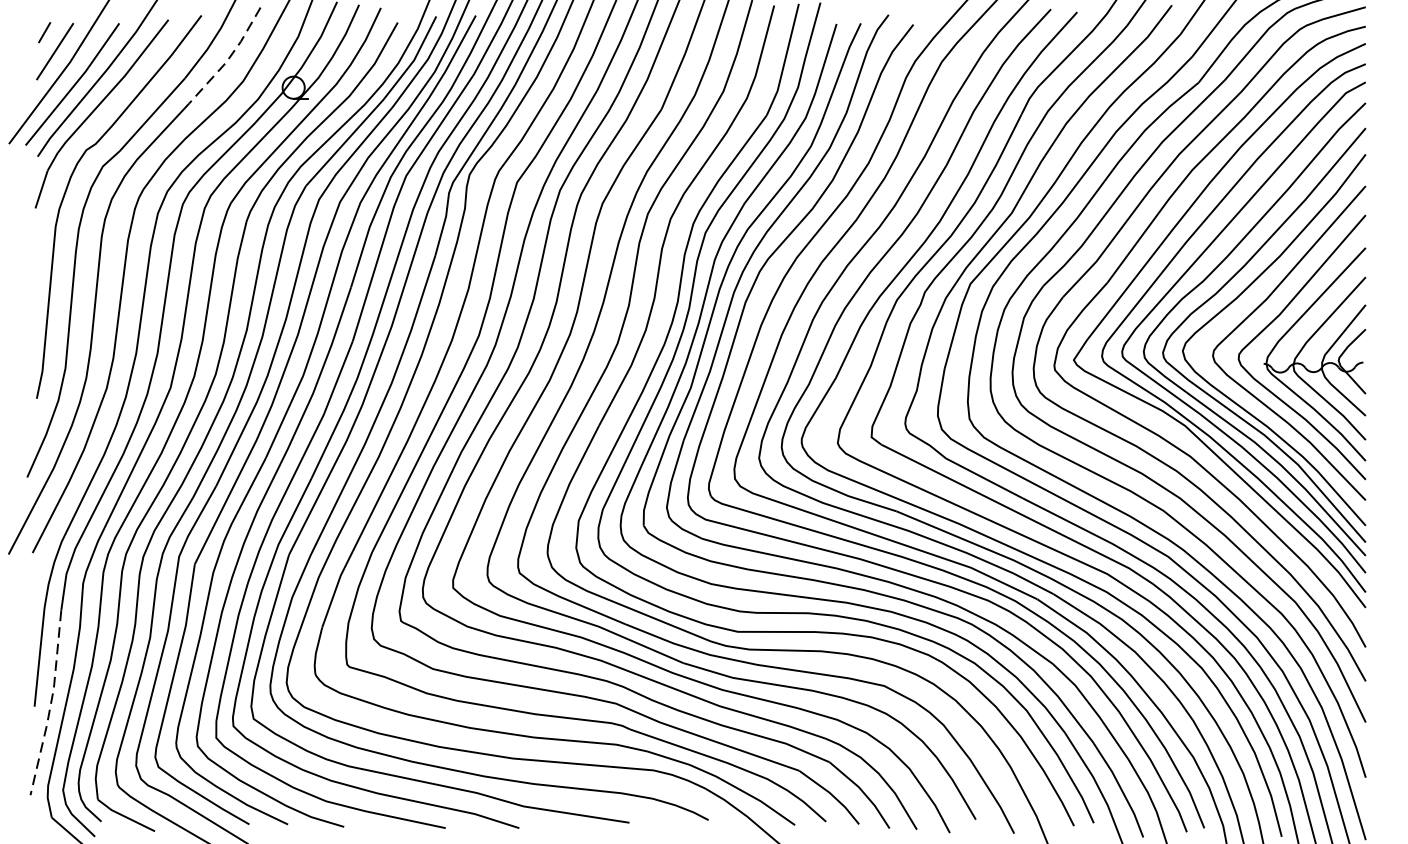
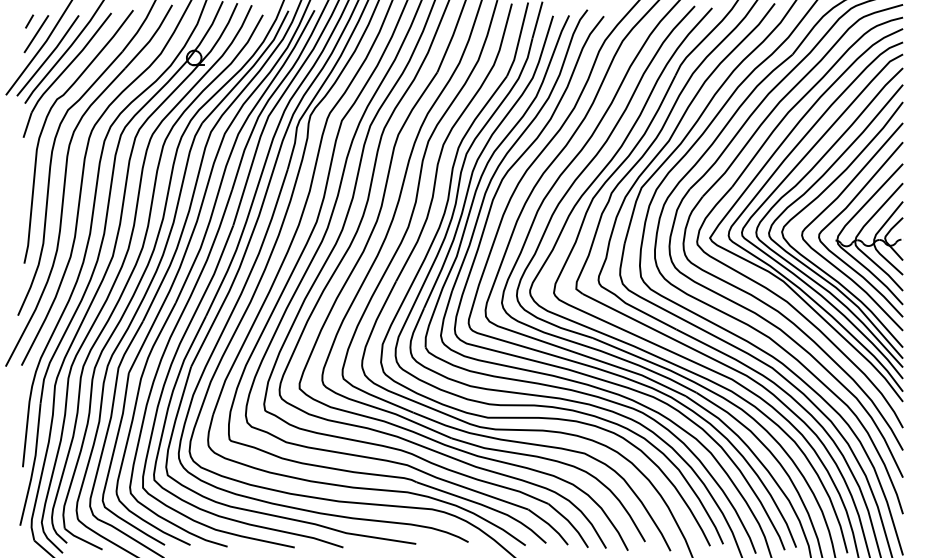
line: (229, 58) -> (151, 38), dashed -> solid
line: (50, 705) -> (33, 466), dashed -> solid

